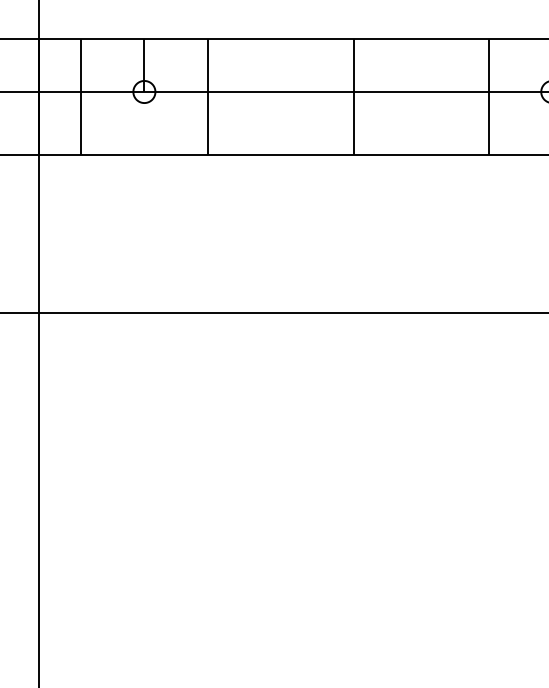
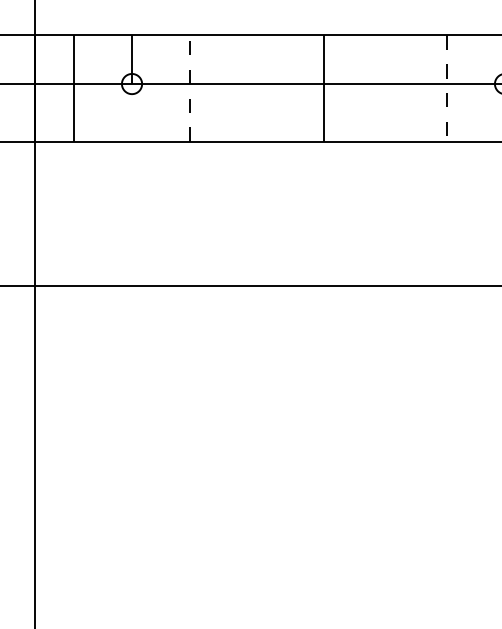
line: (207, 96) -> (189, 88), solid -> dashed
line: (489, 97) -> (447, 89), solid -> dashed

